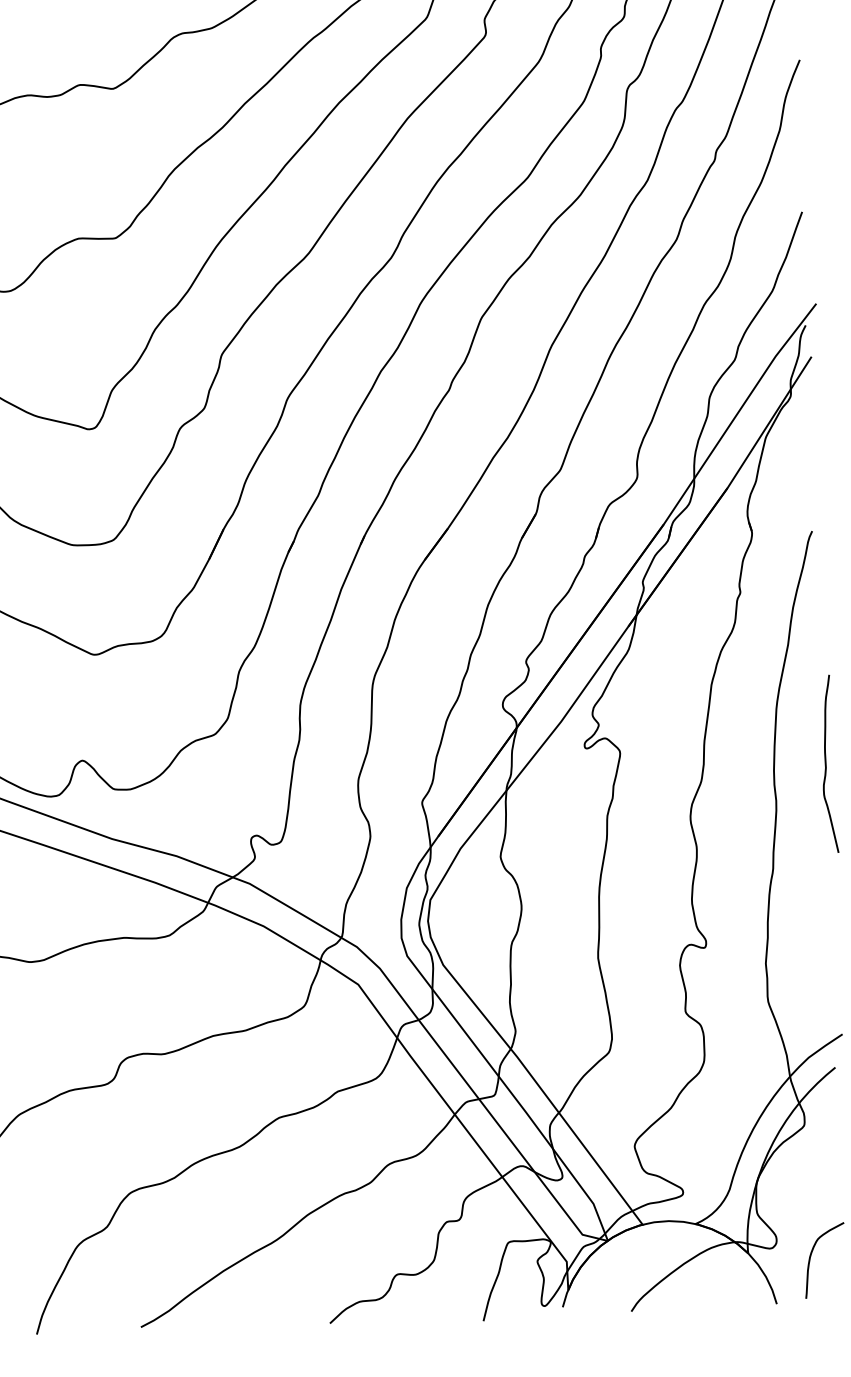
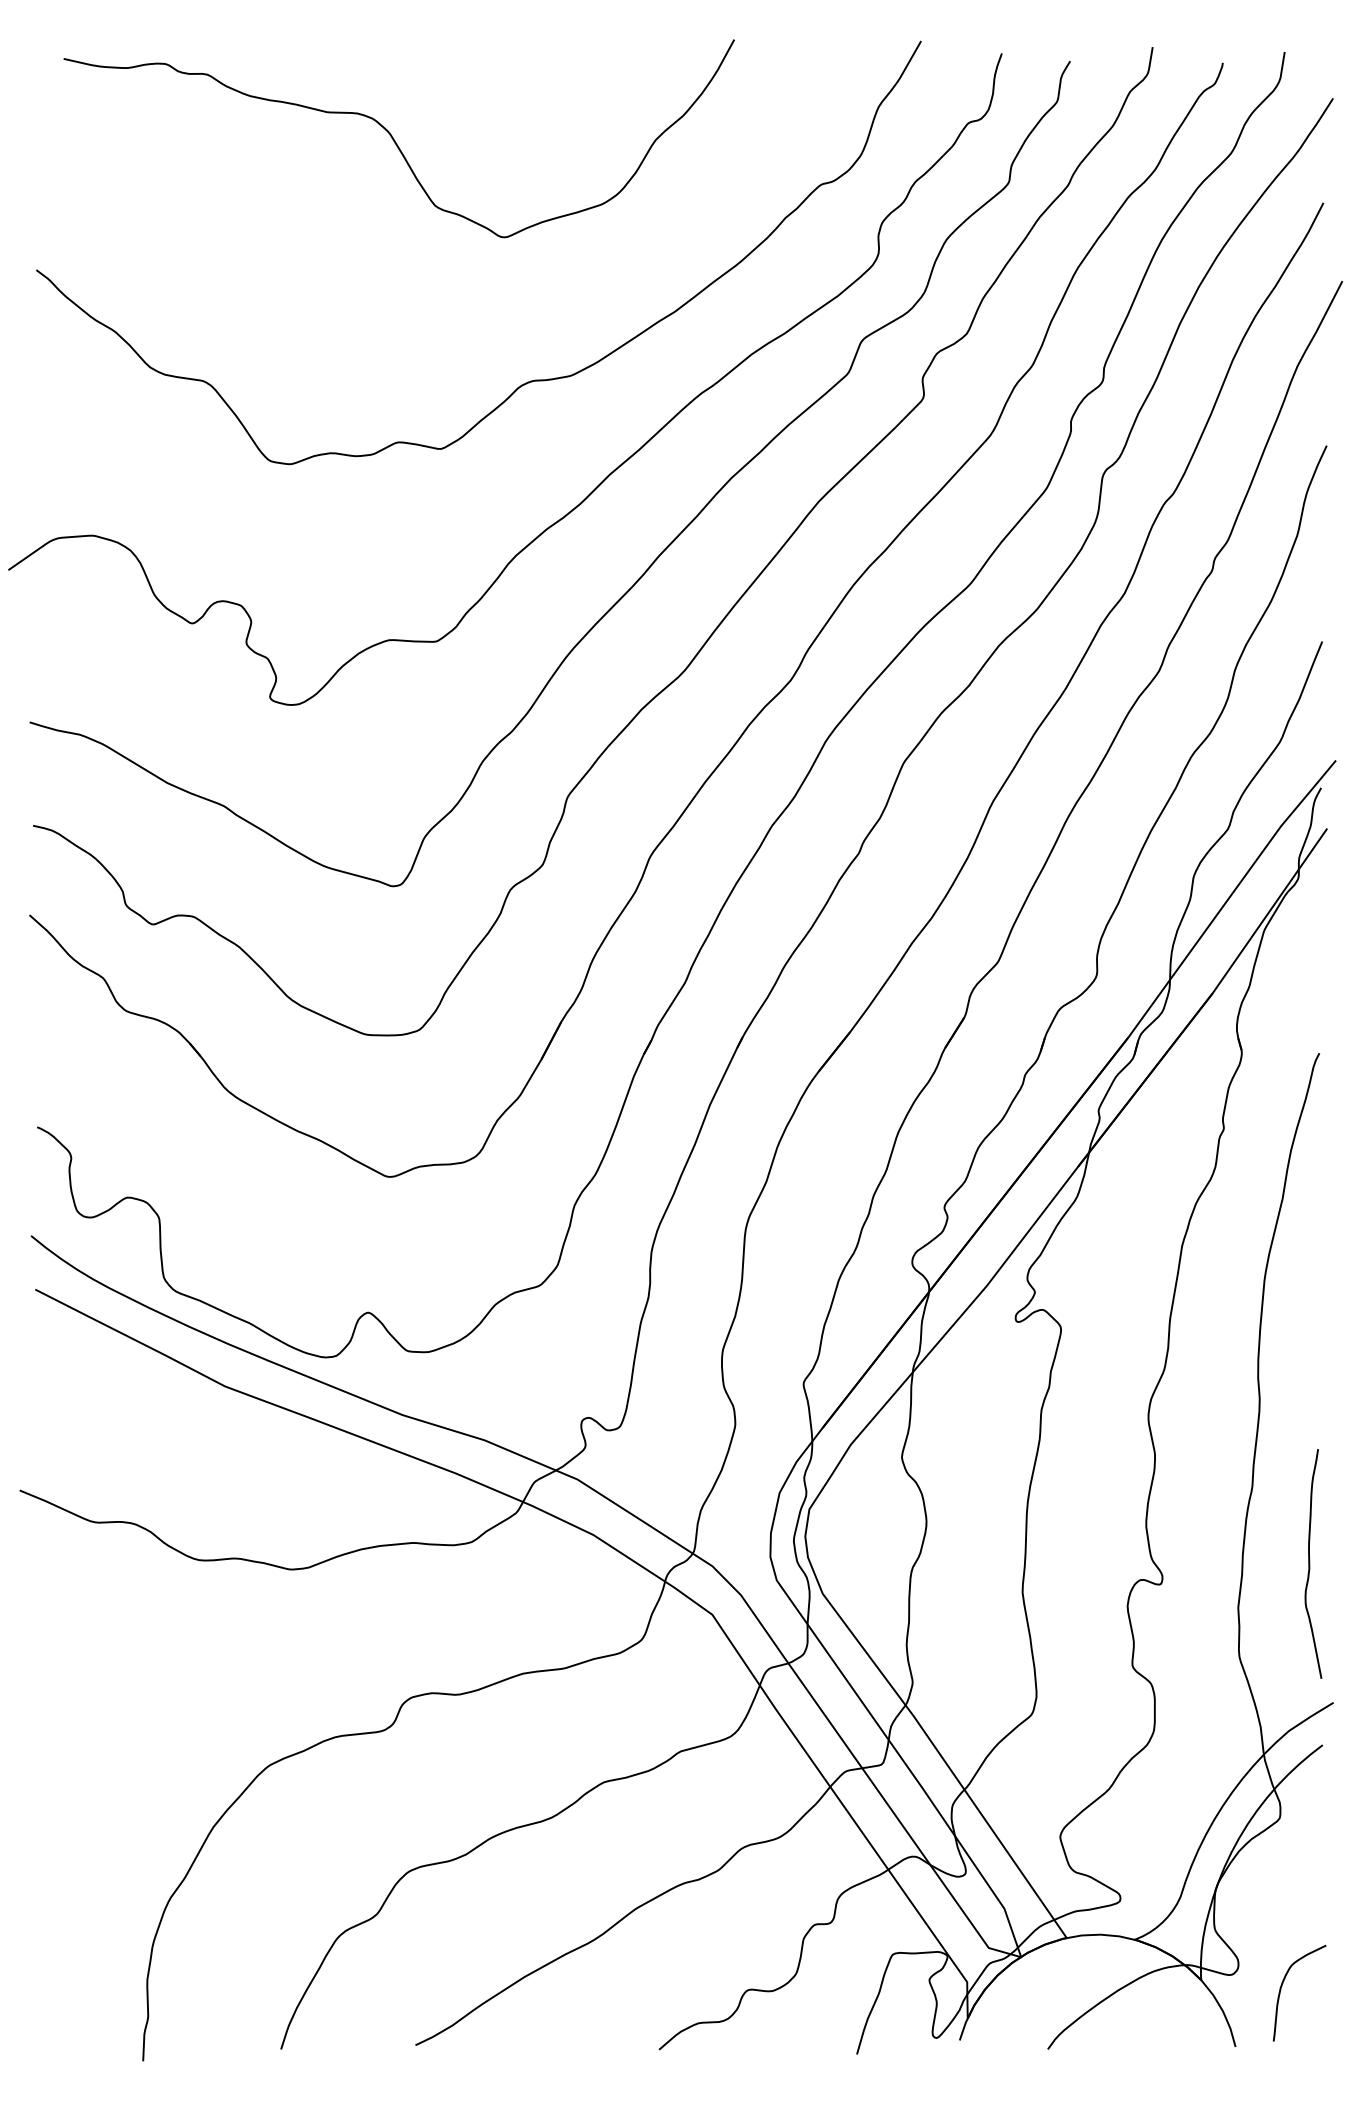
curve: (826, 763) -> (1310, 1563), moved

